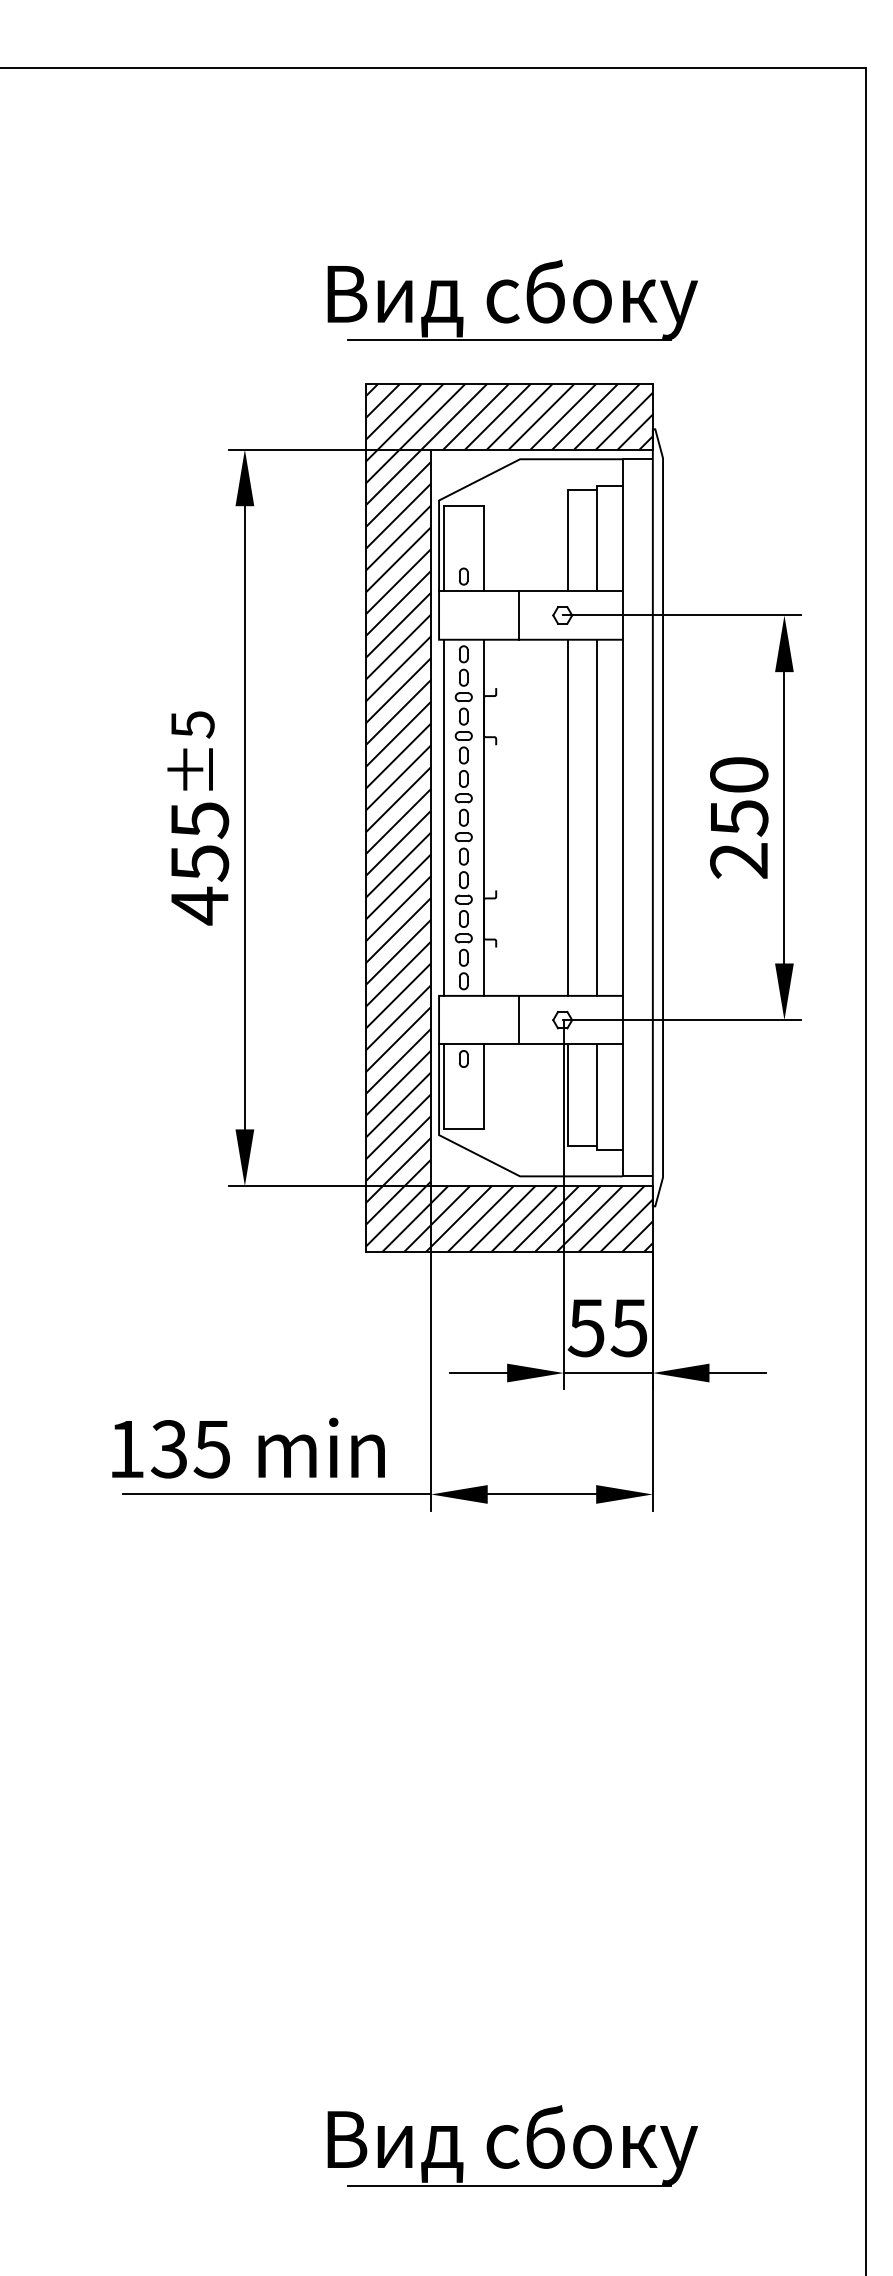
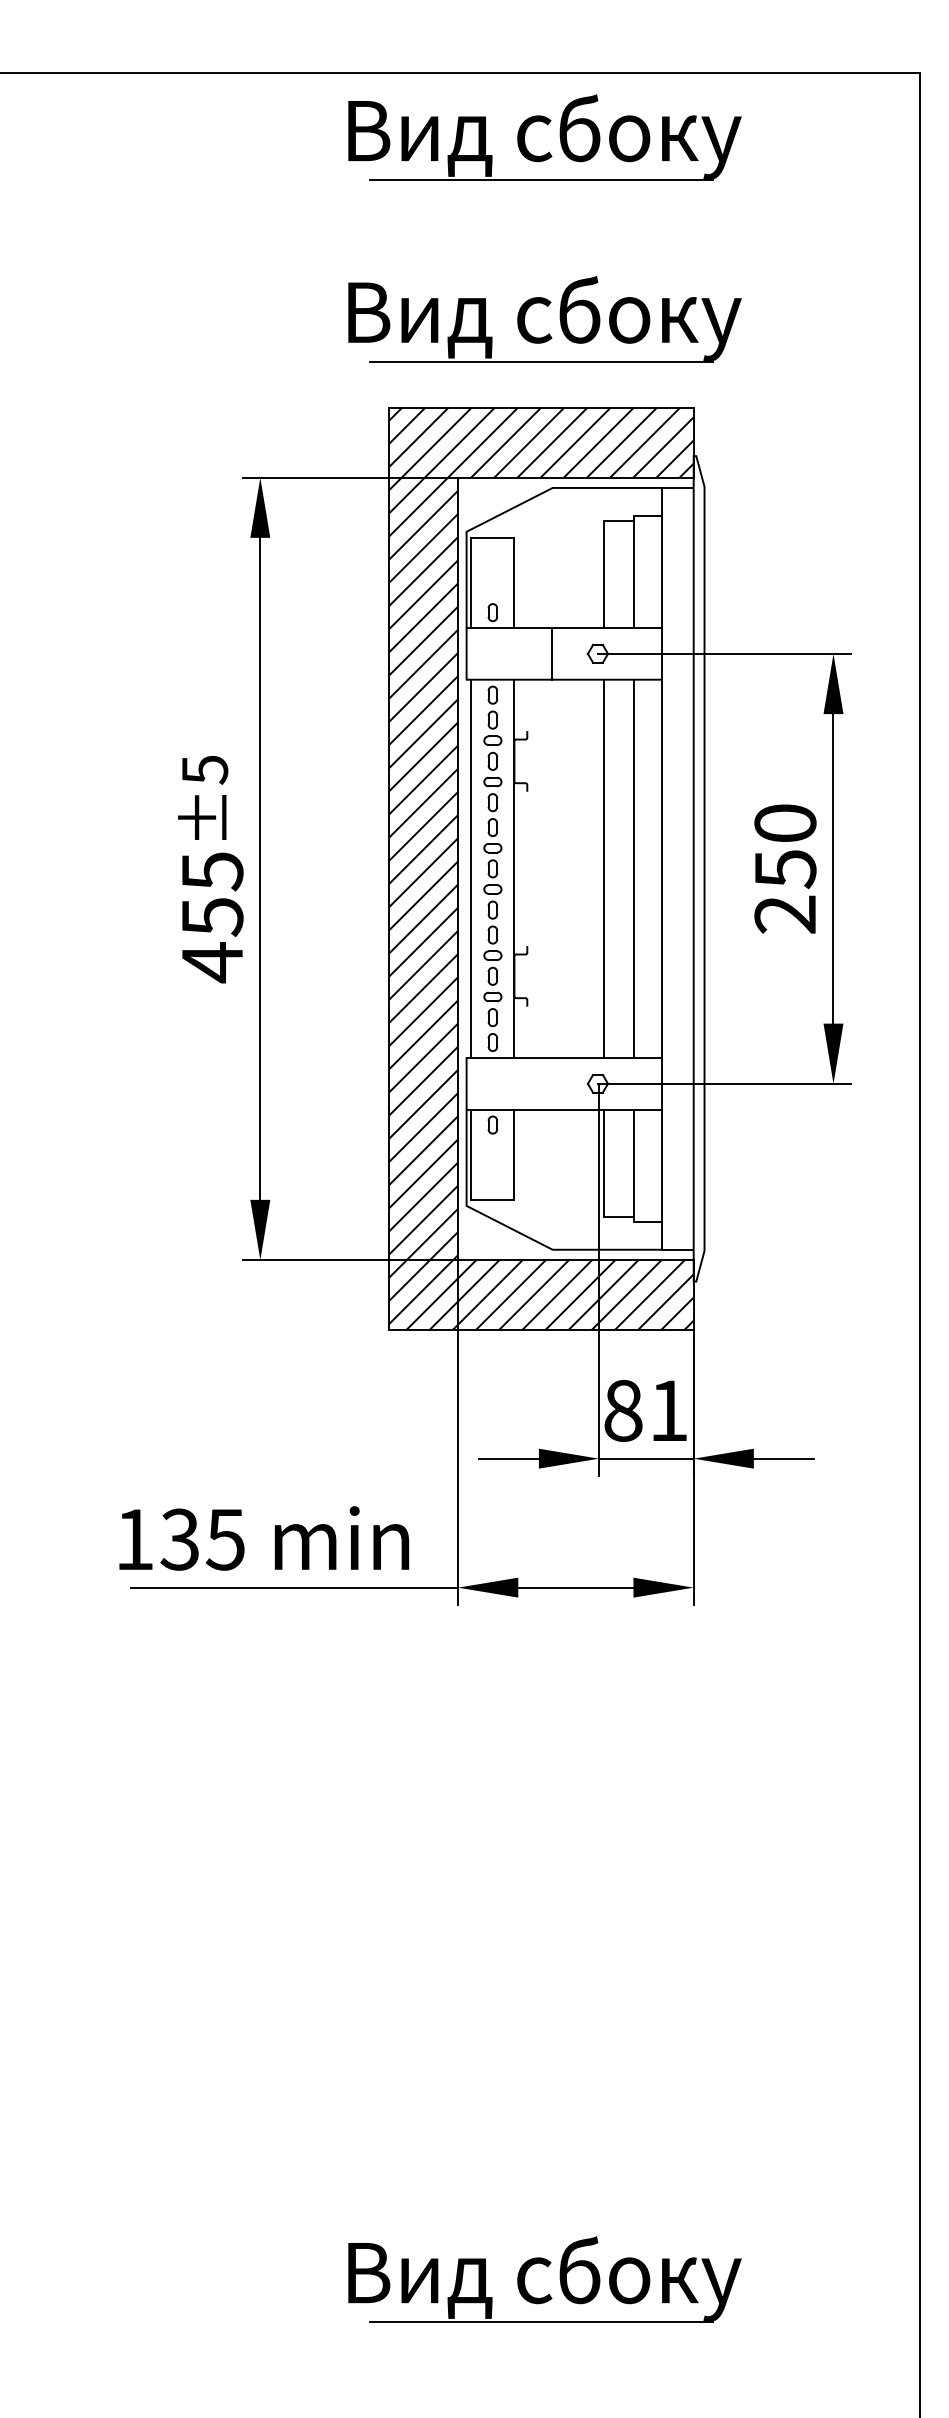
part: (514, 117) -> (546, 124), added
line: (519, 1019) -> (552, 1083), removed
text: (607, 1327) -> (645, 1410), 55 -> 81

